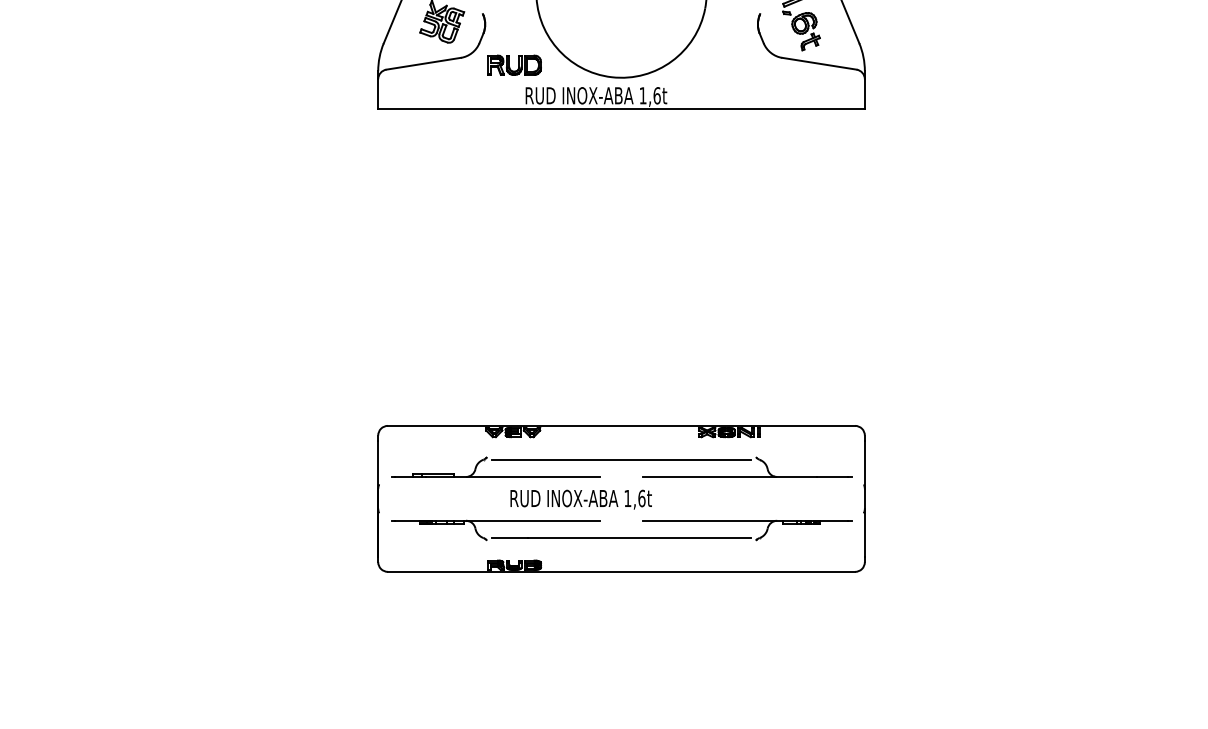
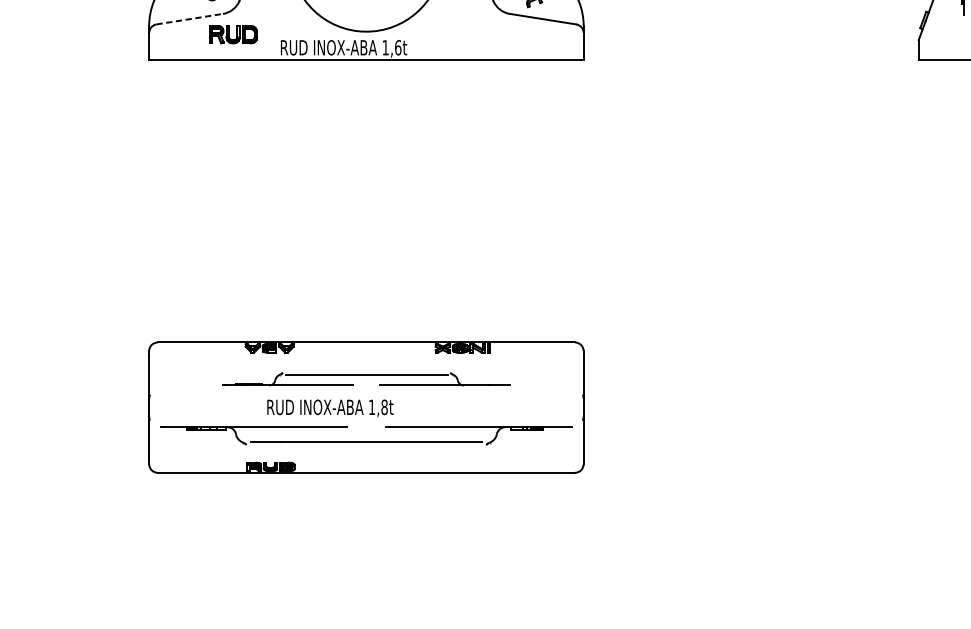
line: (423, 63) -> (189, 18), solid -> dashed
part: (514, 64) -> (233, 34), moved
part: (621, 466) -> (366, 378), size x0.7
text: (641, 497) -> (384, 406), 1,6t -> 1,8t

